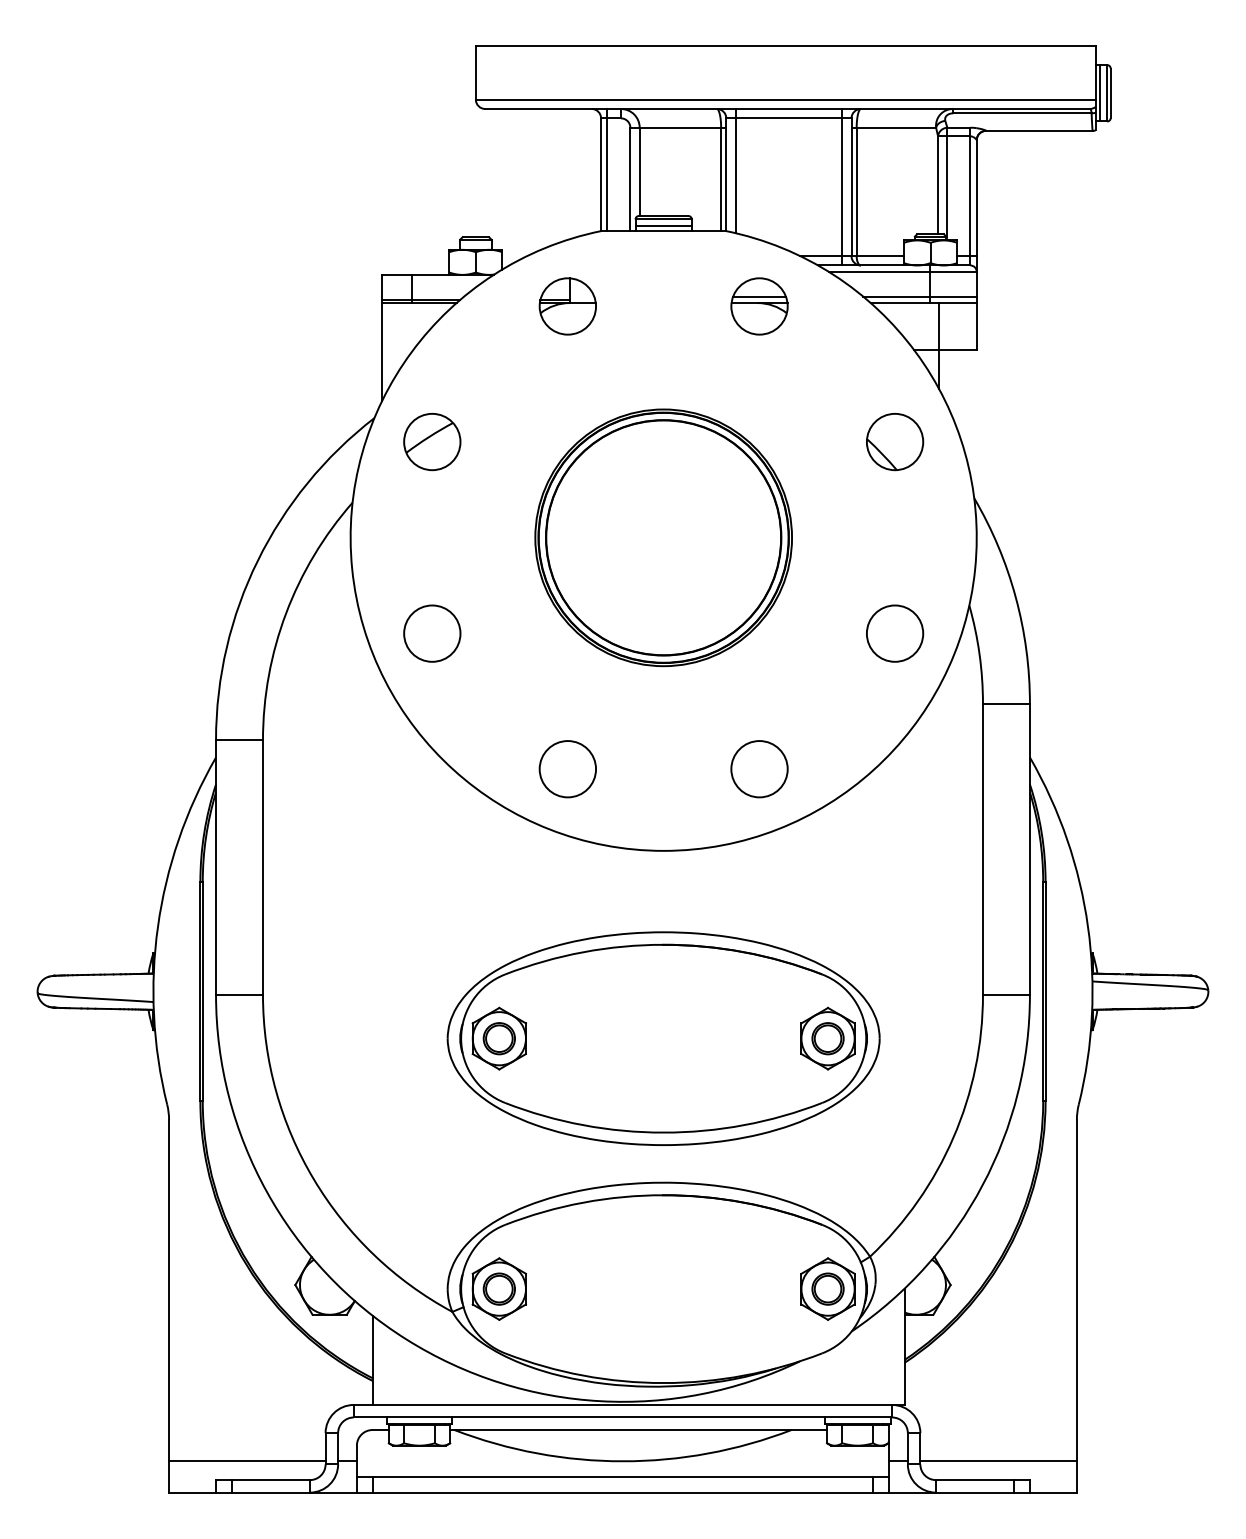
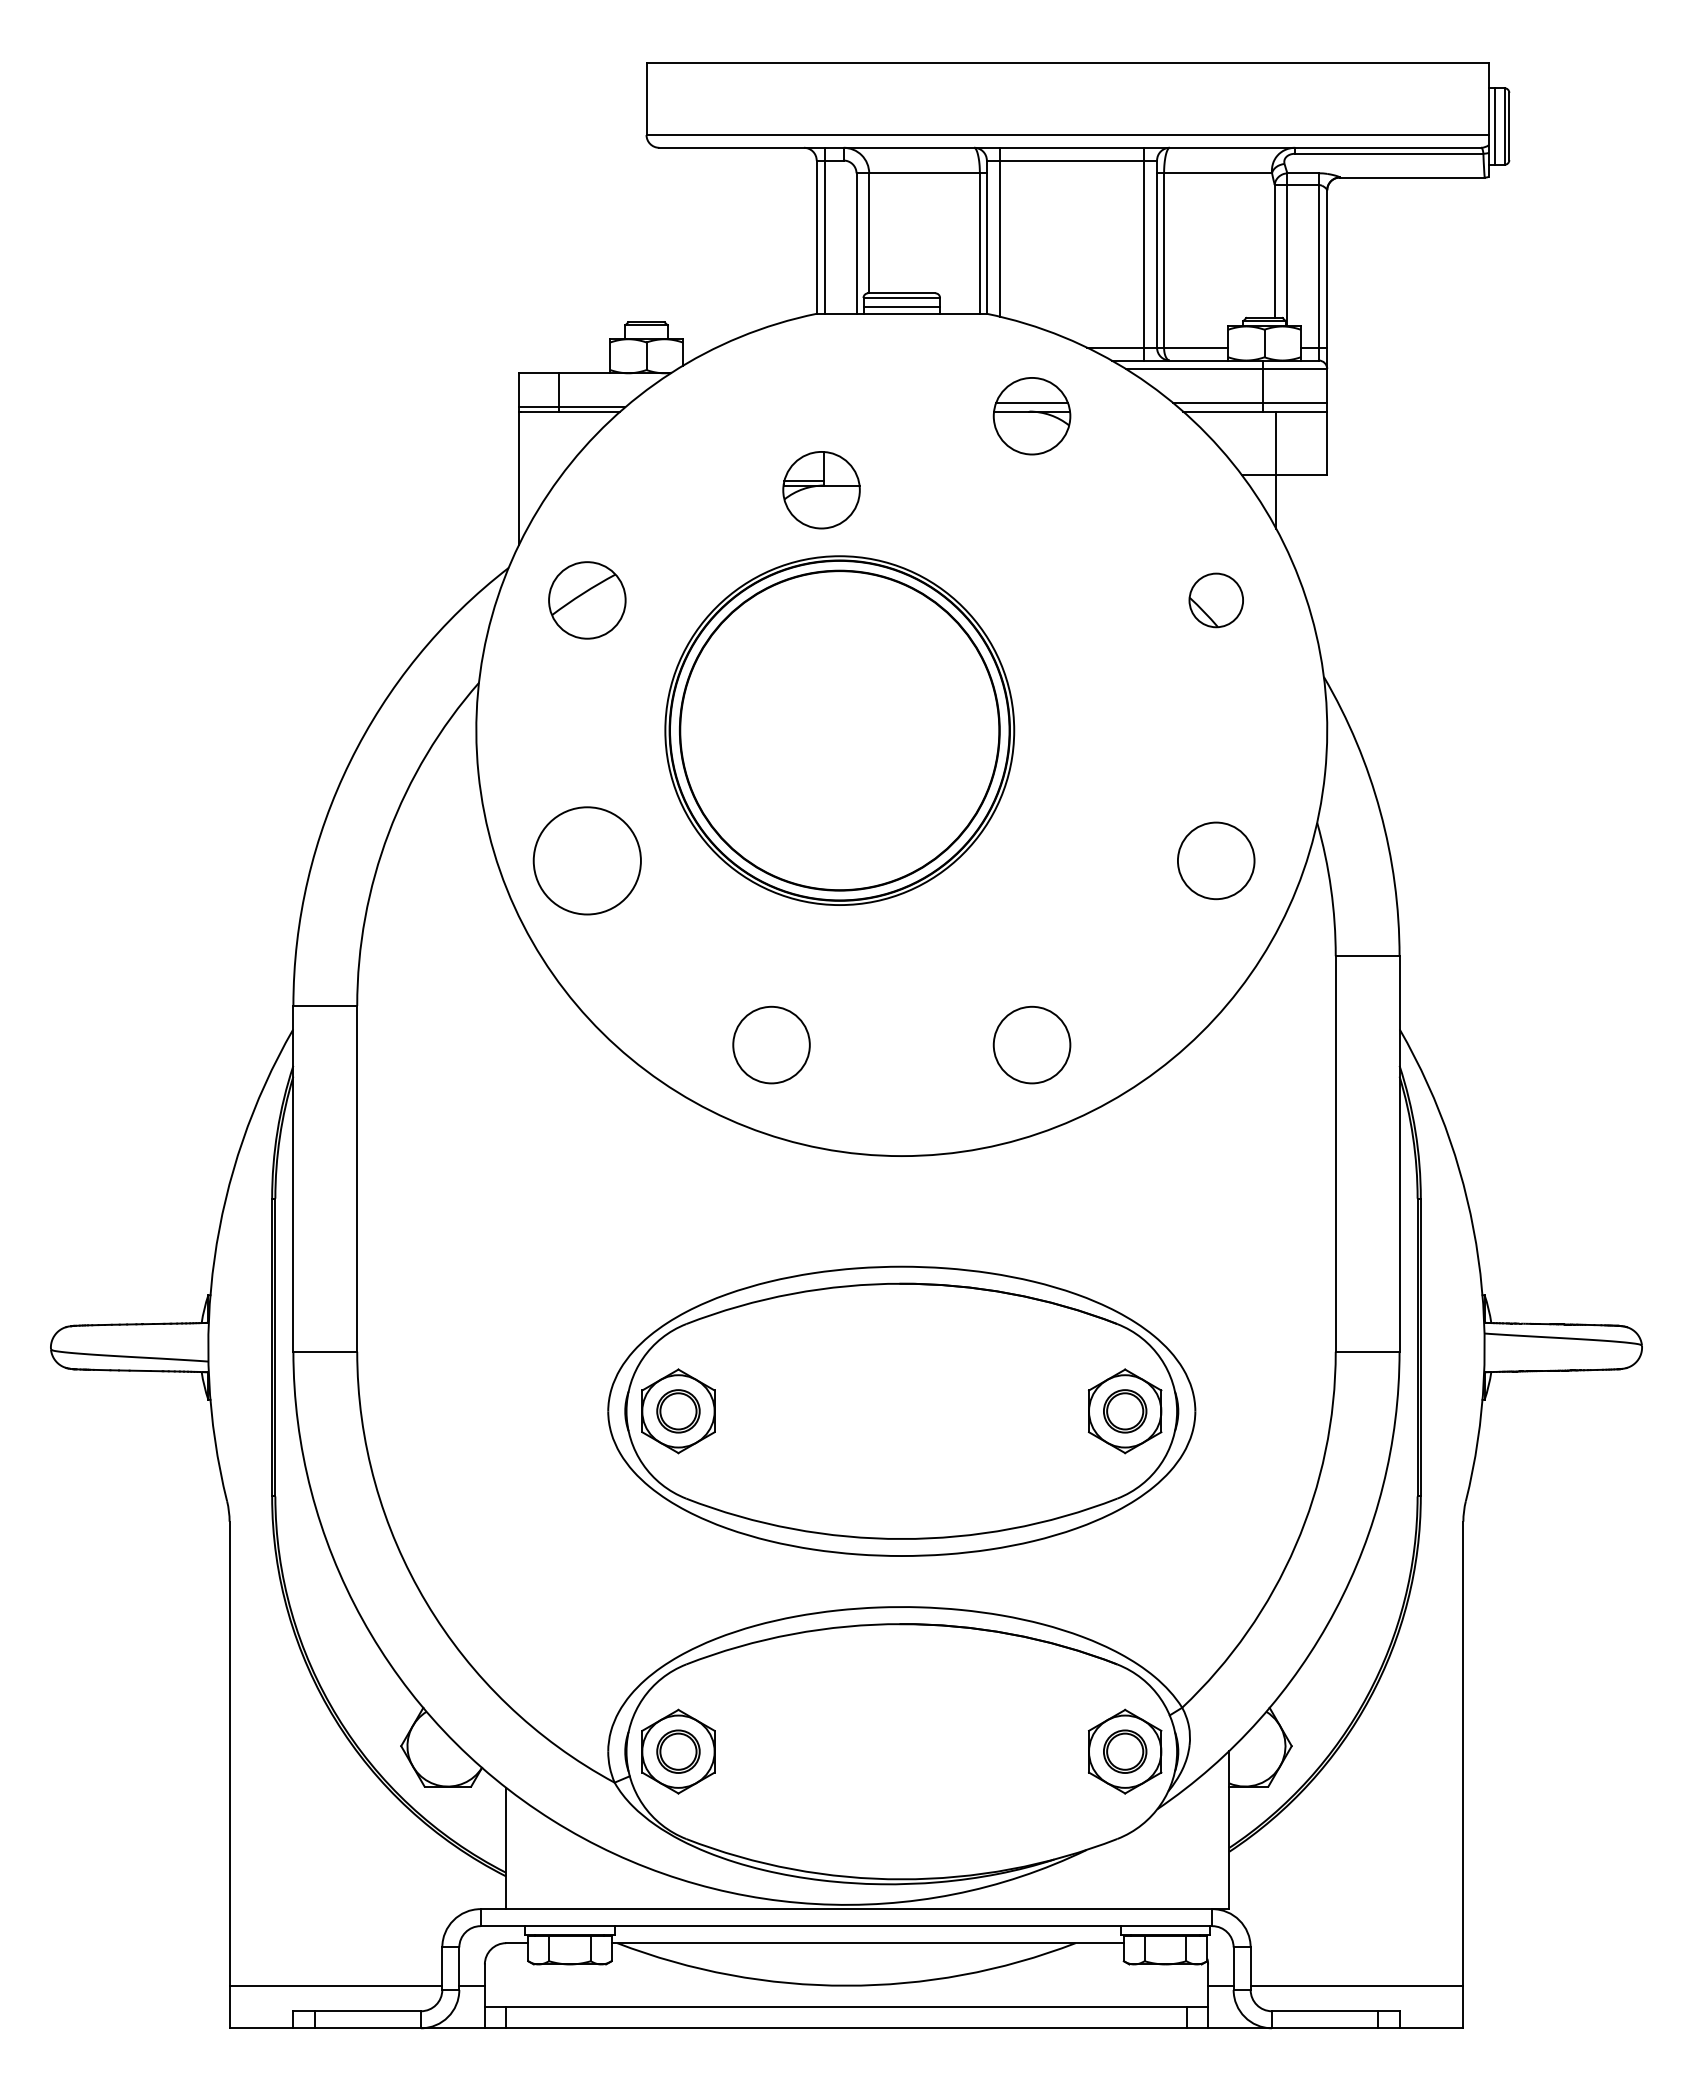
part: (567, 306) -> (821, 490), moved
part: (895, 442) -> (1216, 600), size x0.7
part: (663, 537) -> (839, 730), moved
circle: (432, 633) -> (587, 860), size x1.4

